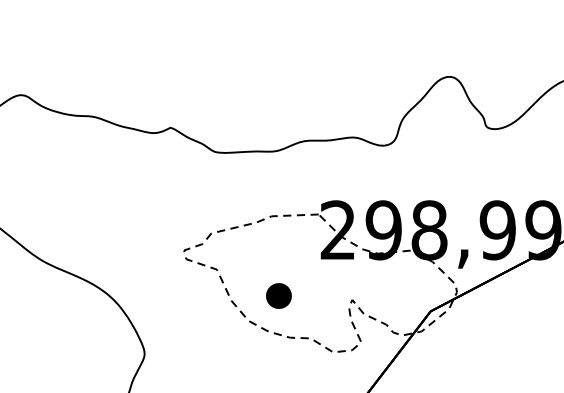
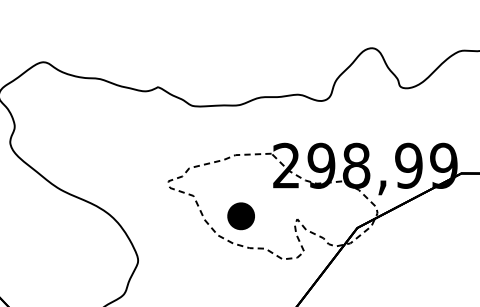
part: (278, 295) -> (240, 215), size x1.4

